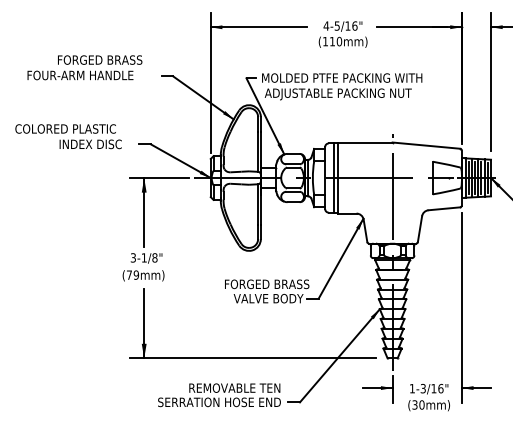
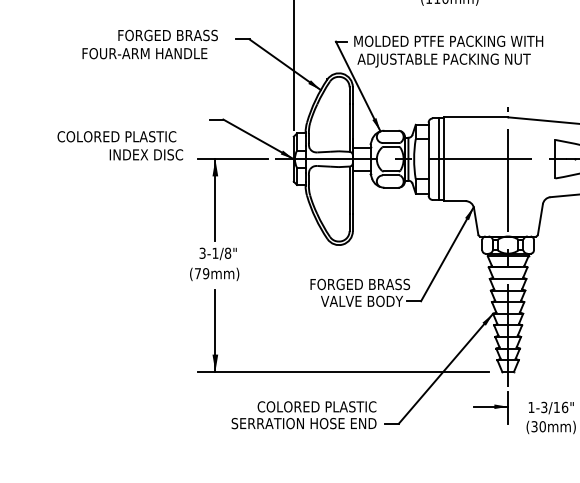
text: (84, 67) -> (149, 44), moved
text: (68, 136) -> (120, 145), moved
text: (230, 387) -> (317, 406), REMOVABLE TEN -> COLORED PLASTIC

